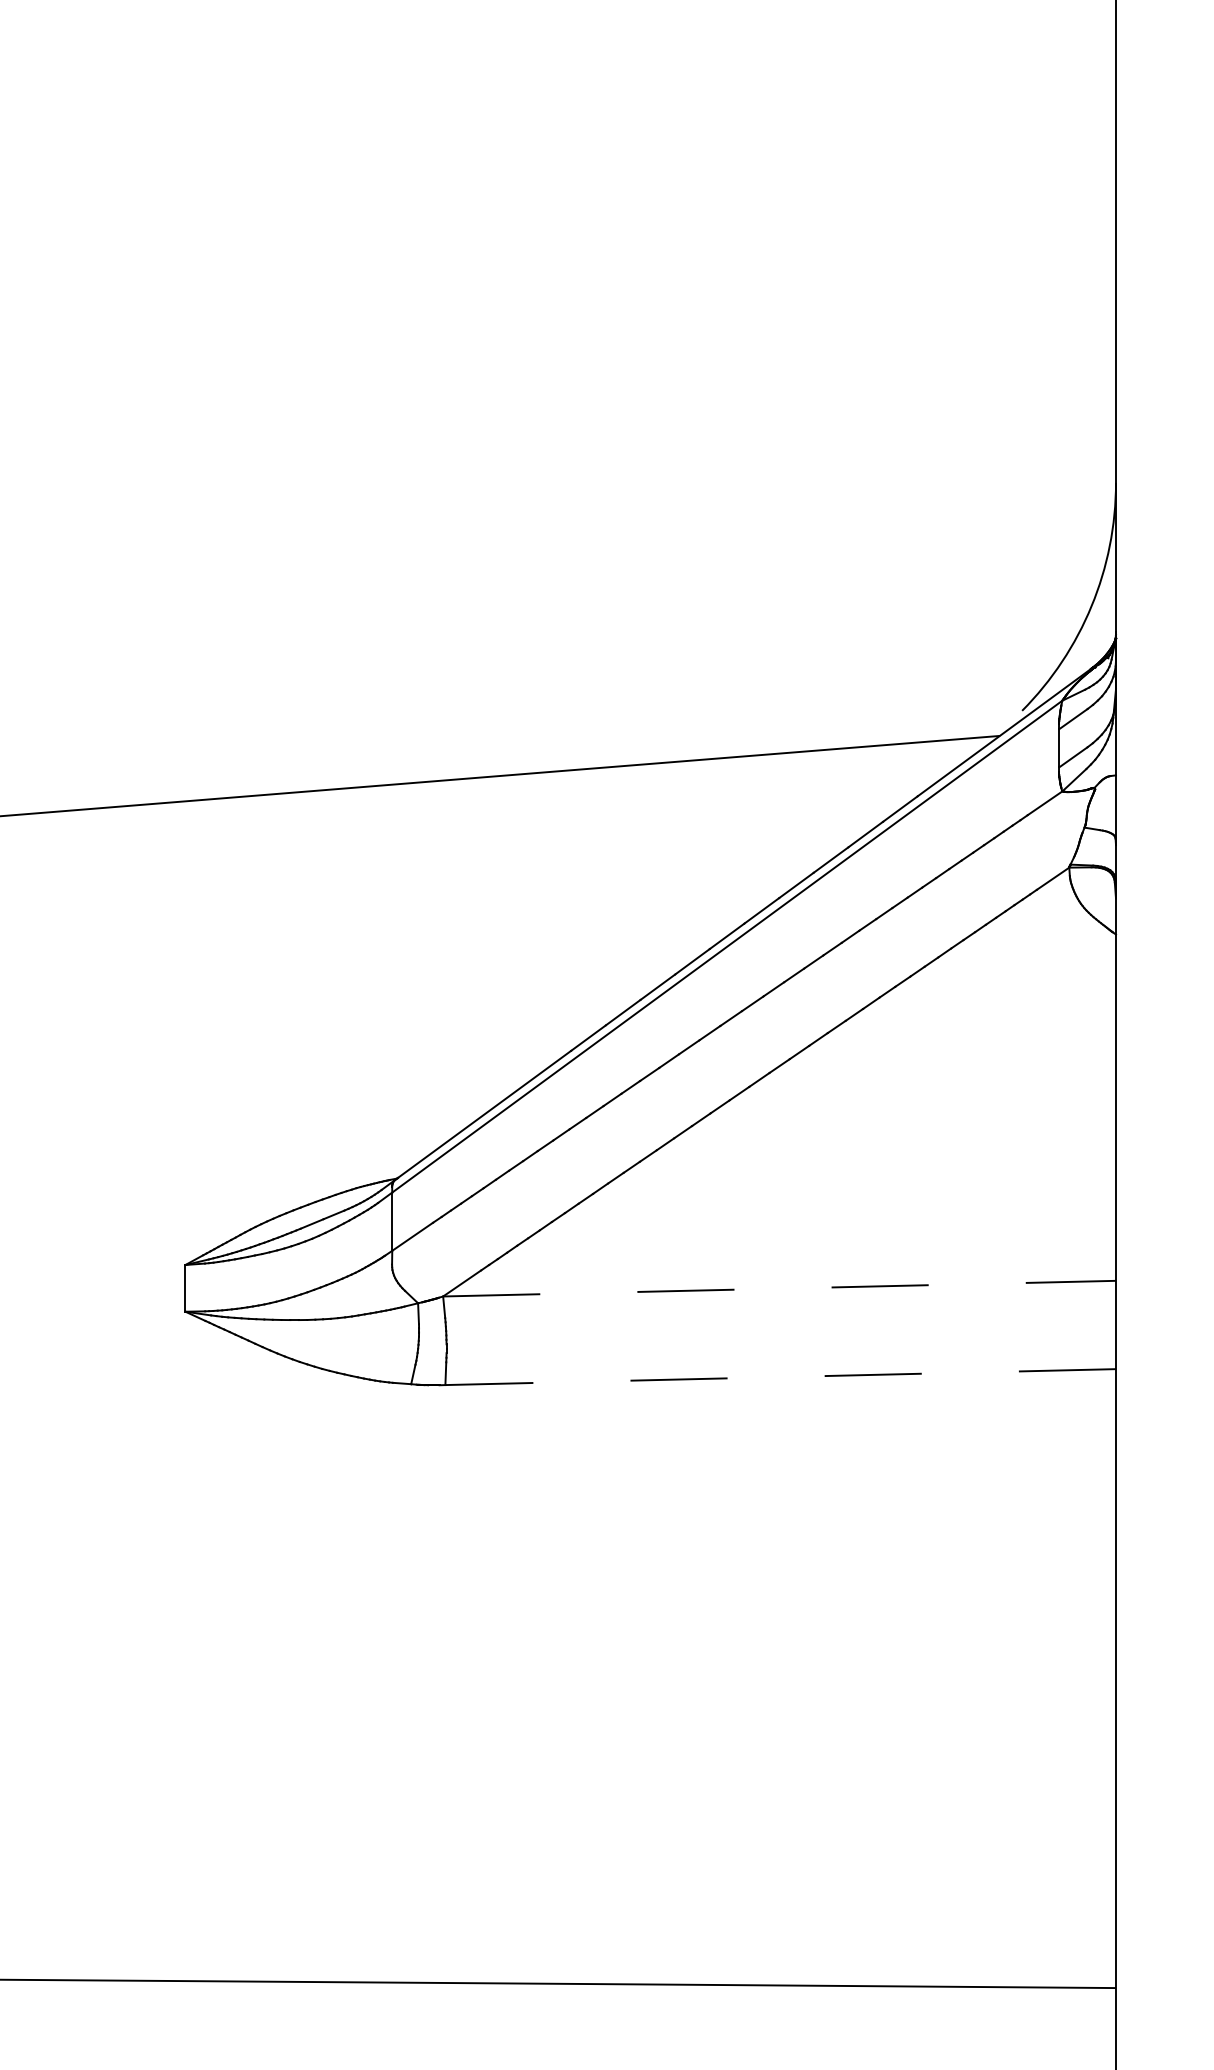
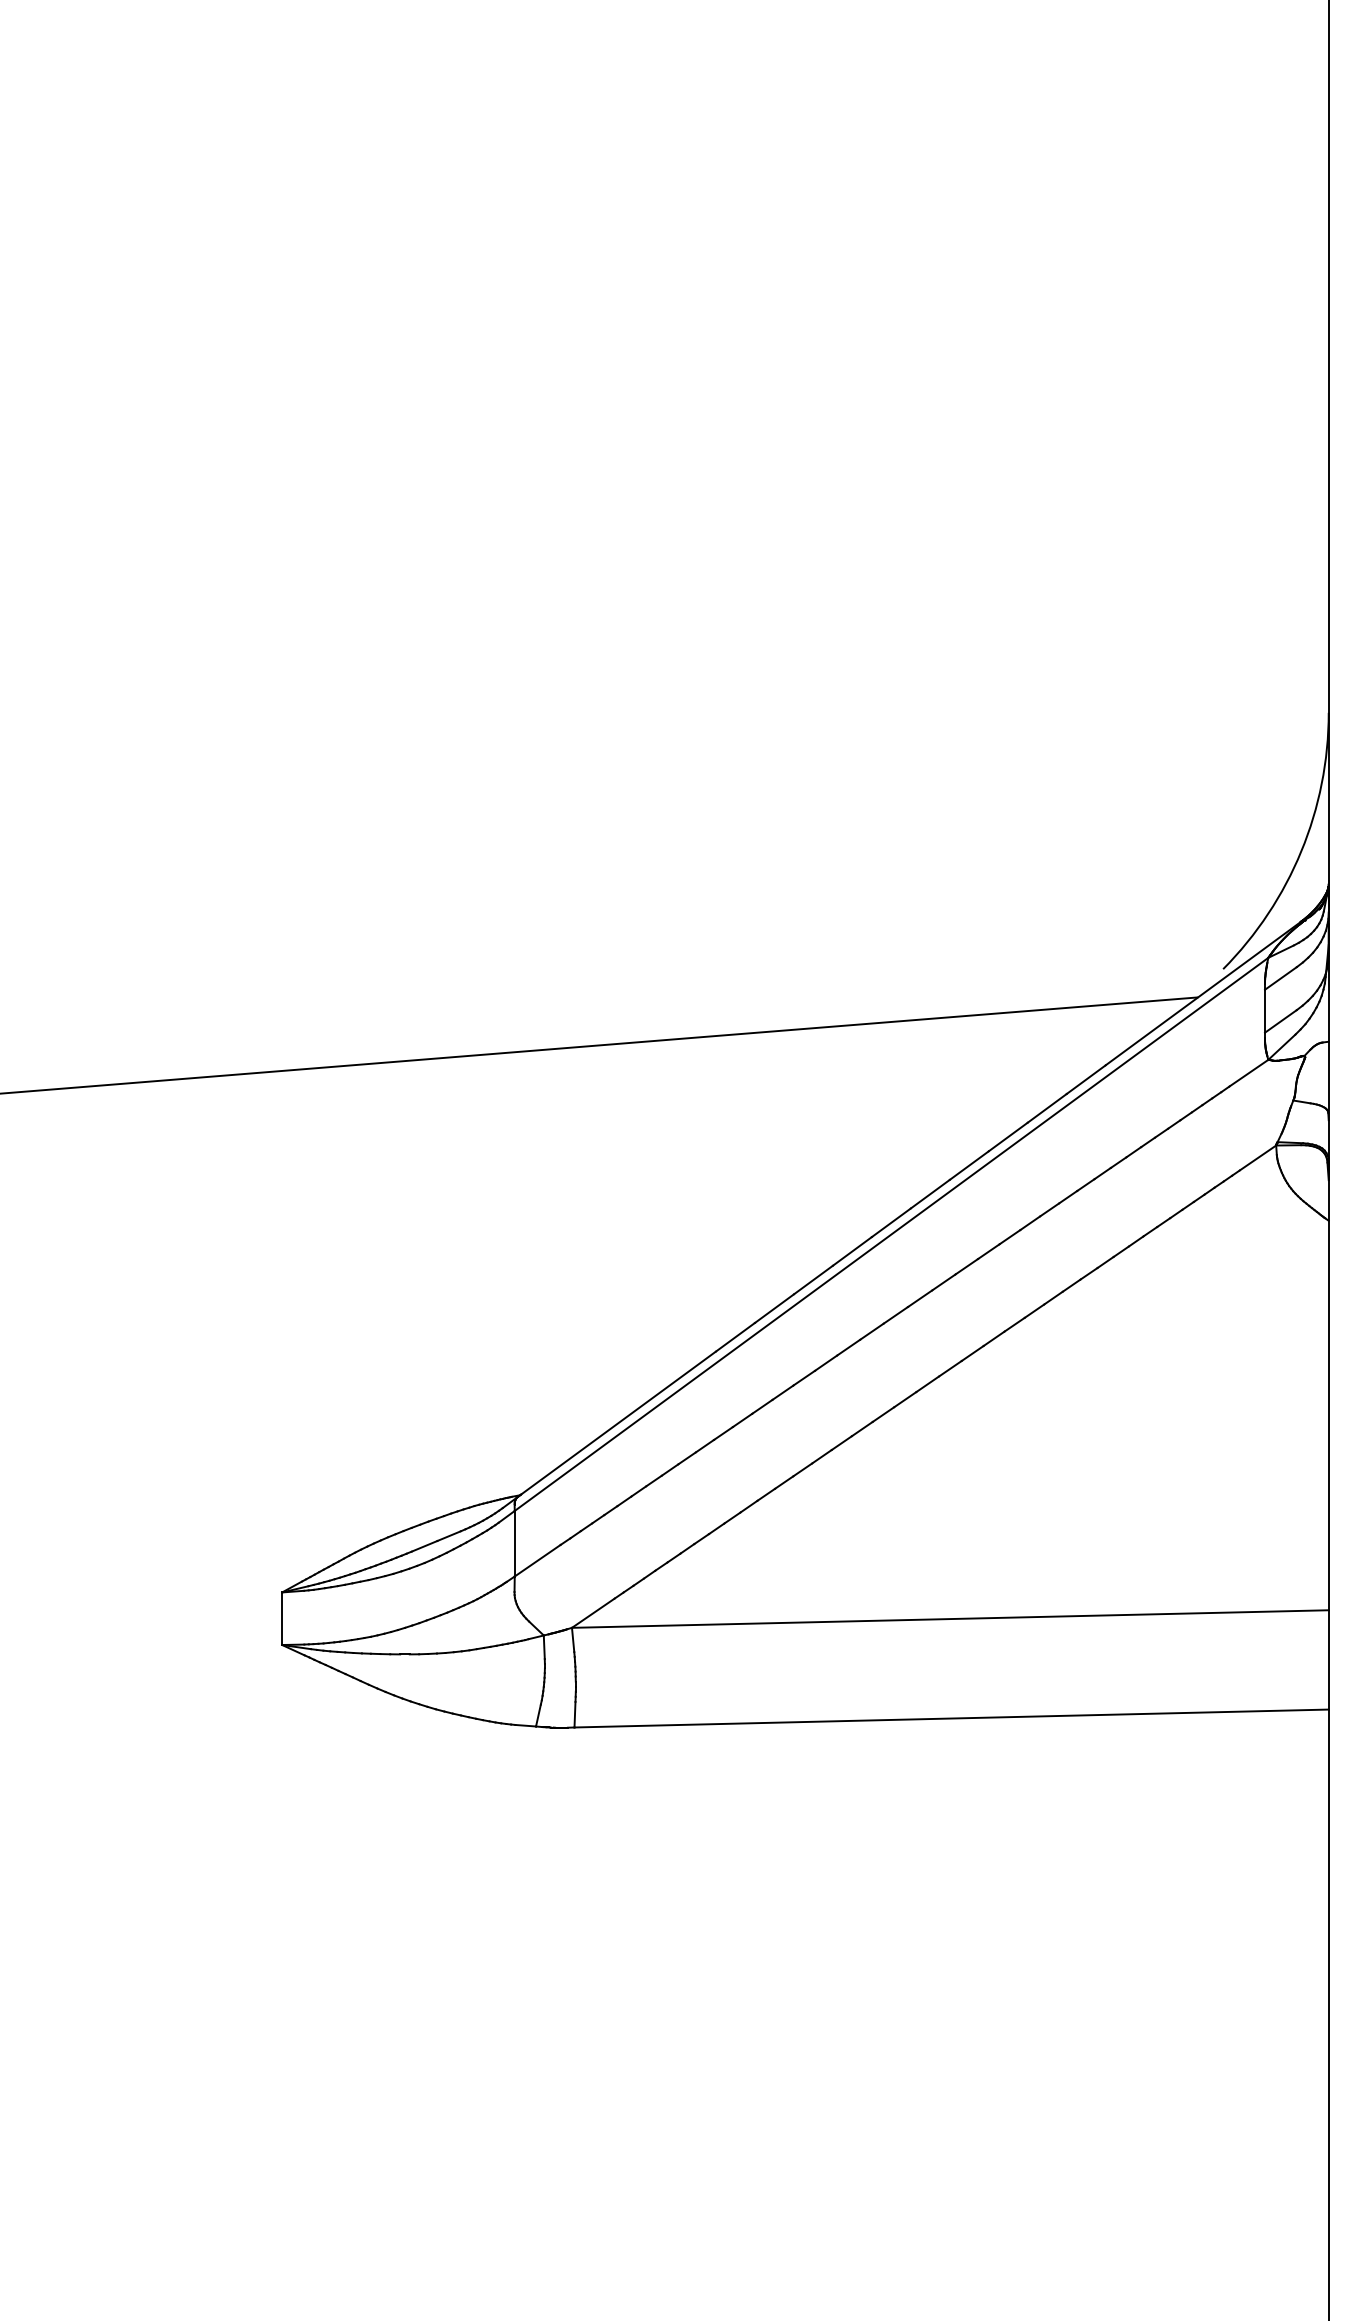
line: (779, 1288) -> (950, 1618), dashed -> solid
line: (780, 1377) -> (951, 1718), dashed -> solid

